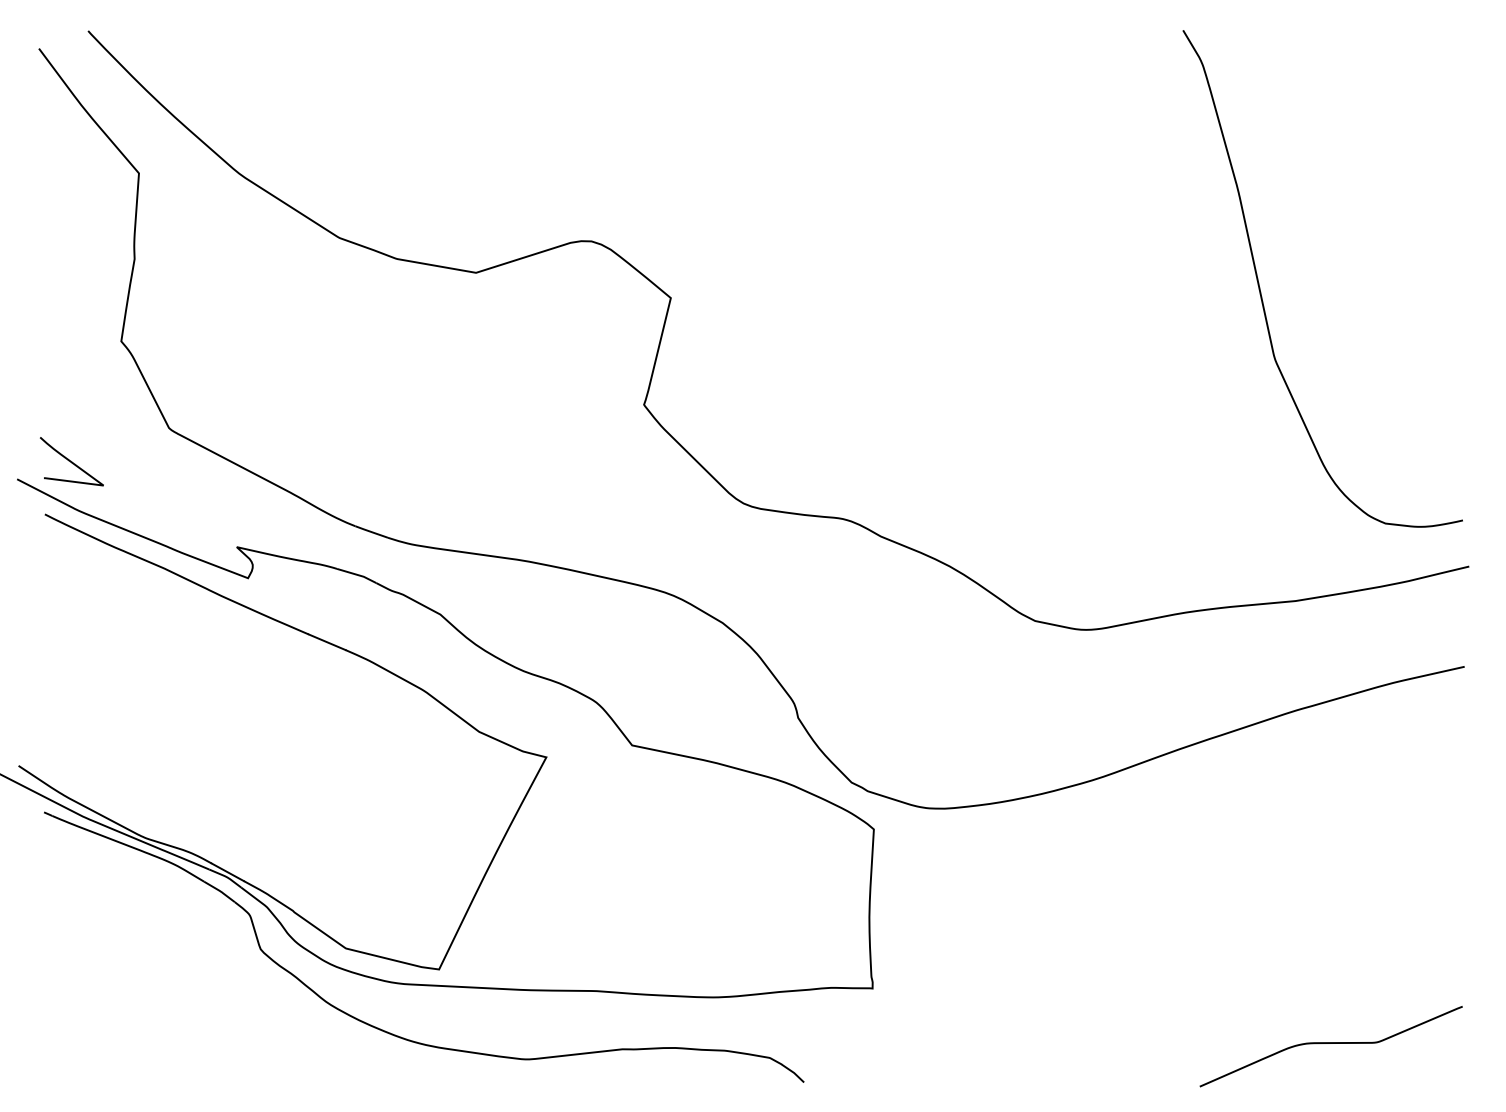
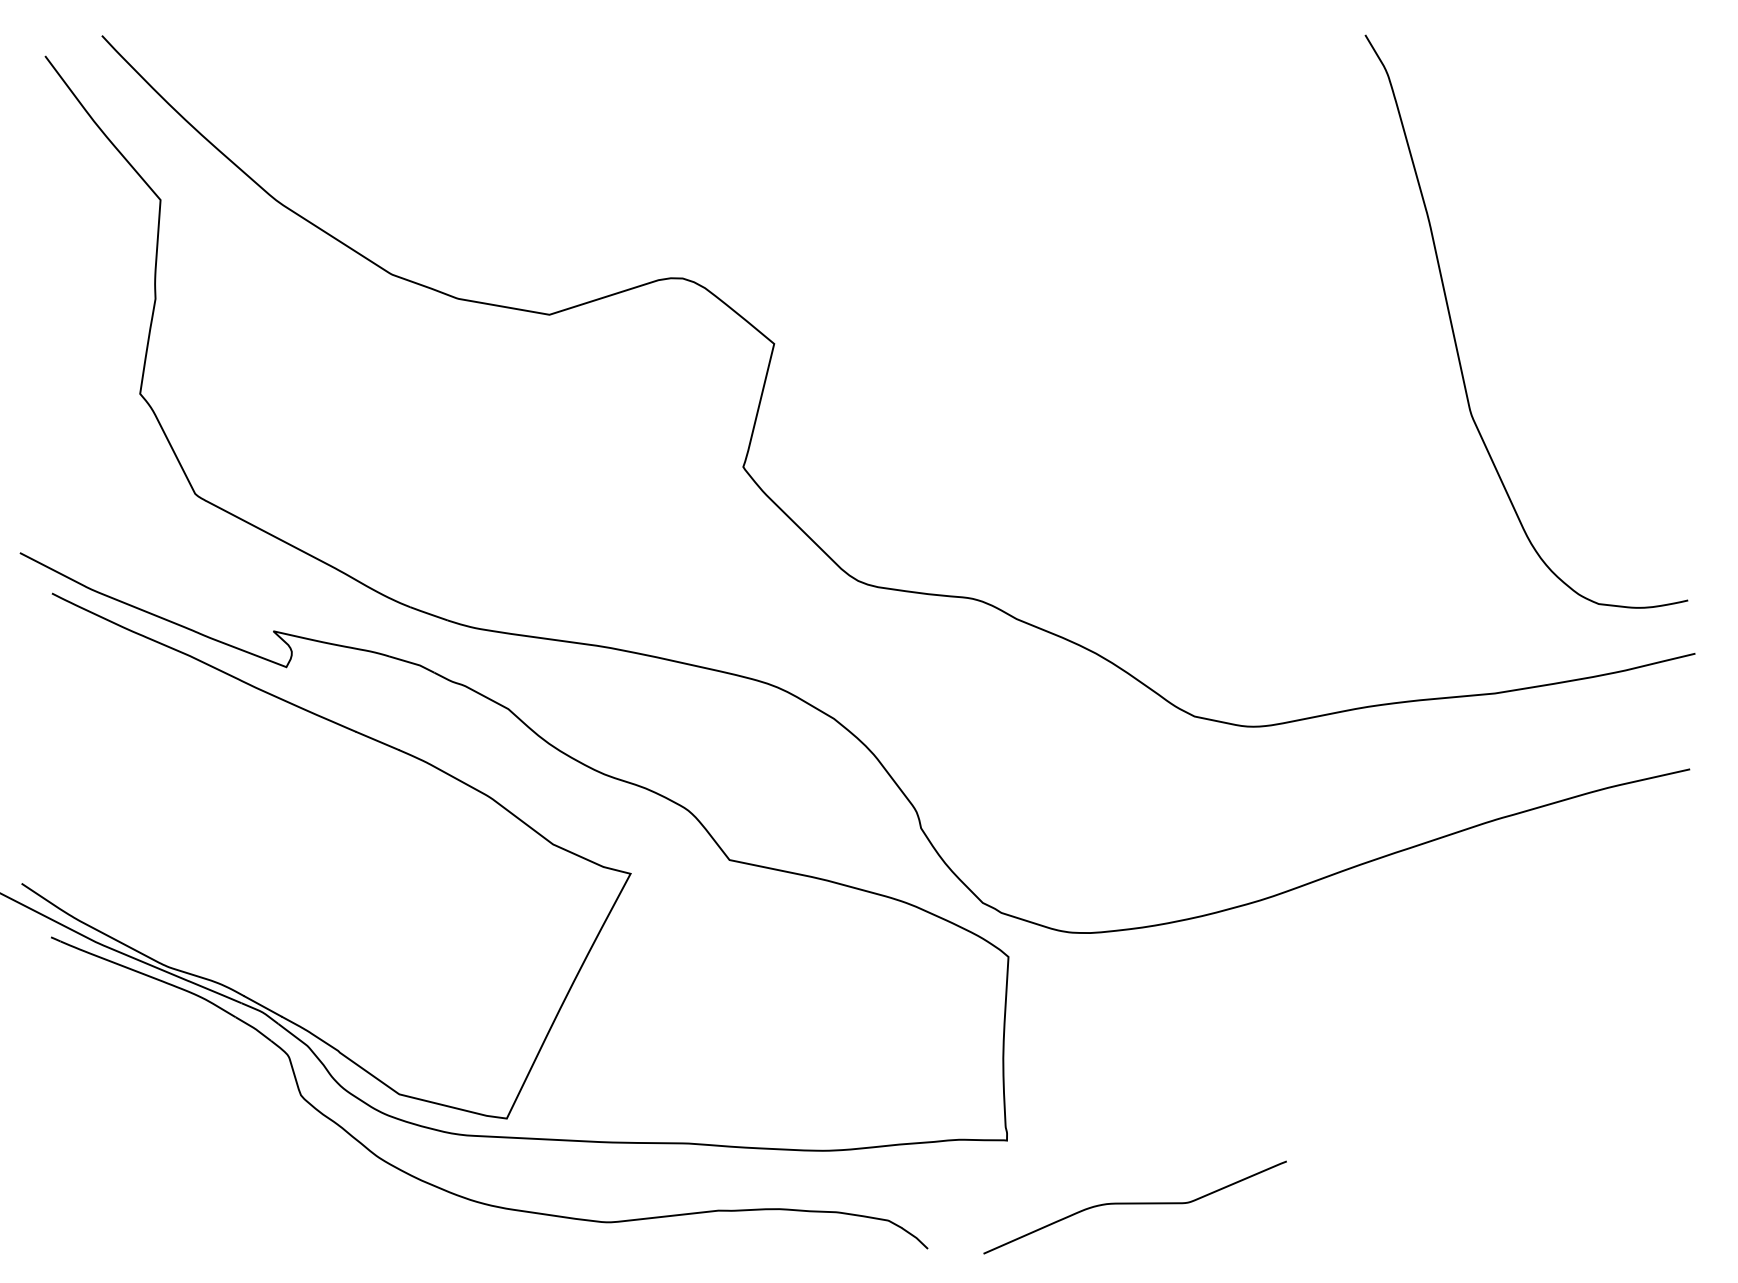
curve: (72, 461) -> (83, 532), removed
curve: (1330, 1043) -> (1134, 1204), moved

